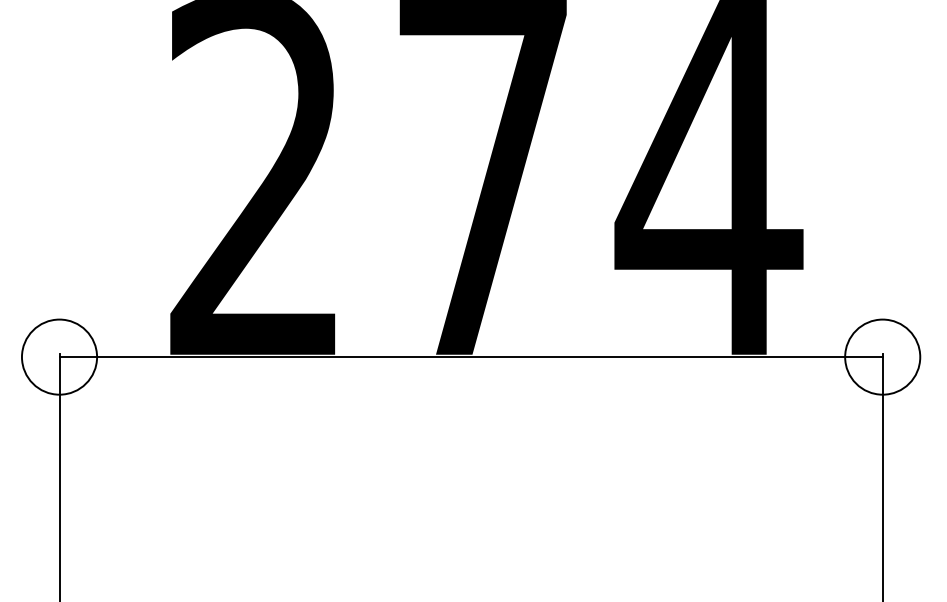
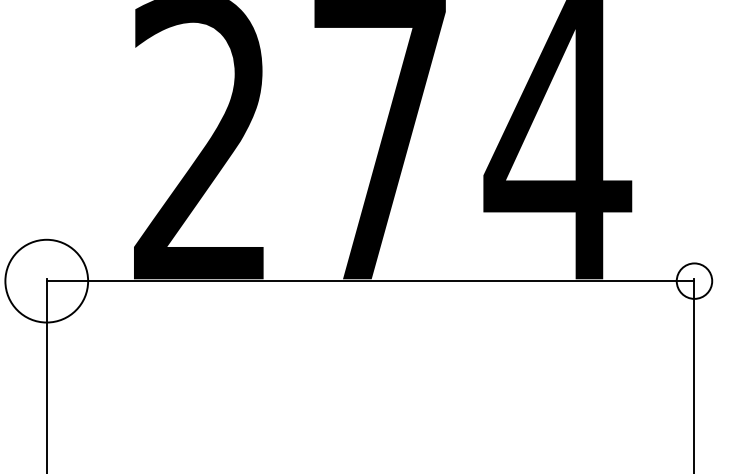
circle: (59, 356) -> (46, 280), size x1.4
circle: (882, 356) -> (694, 280), size x0.6

